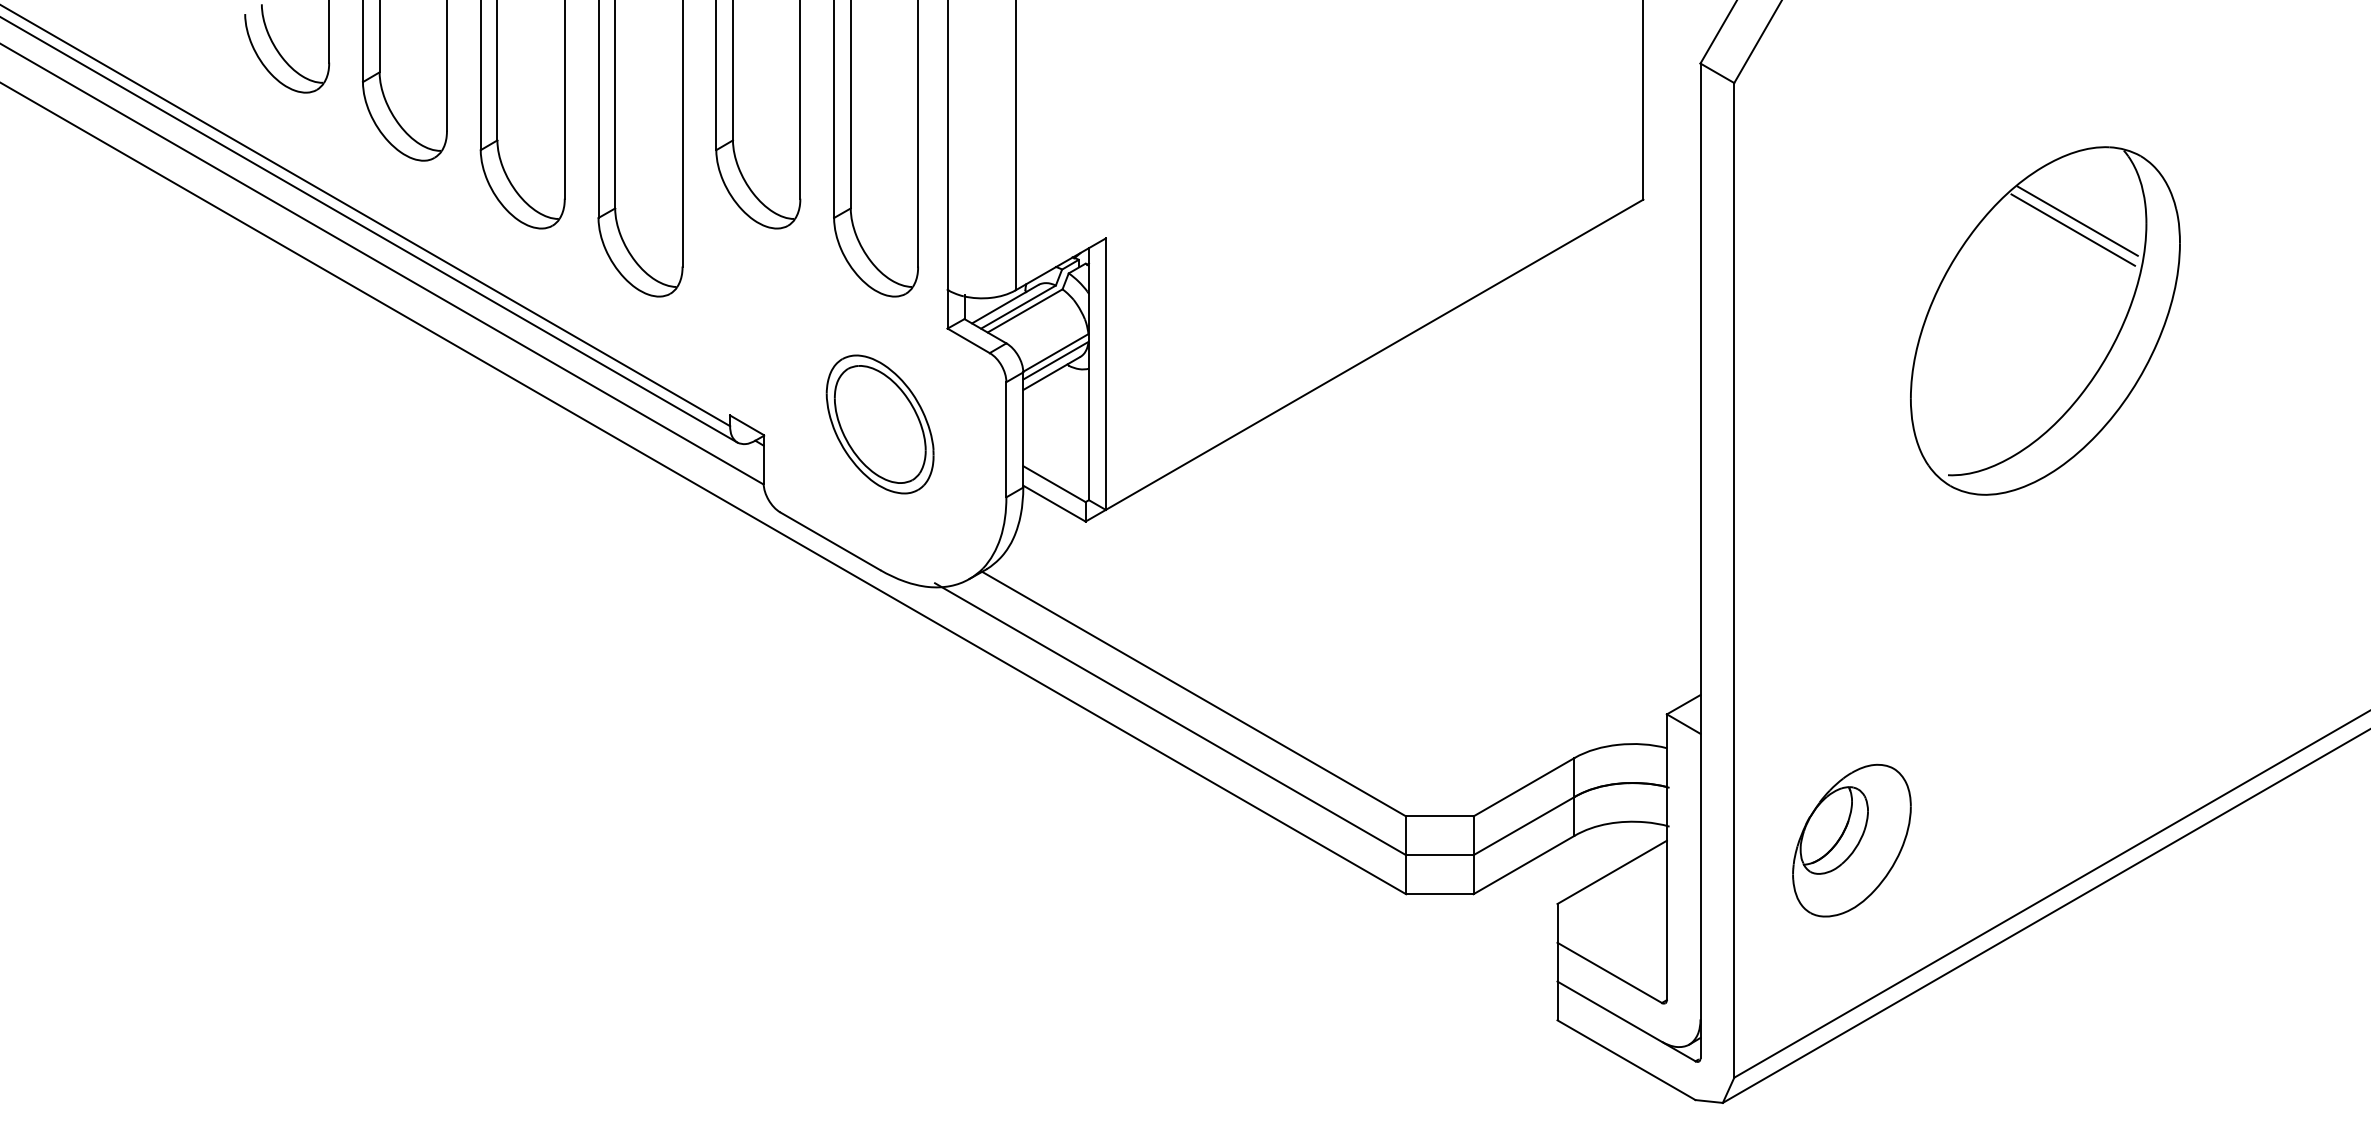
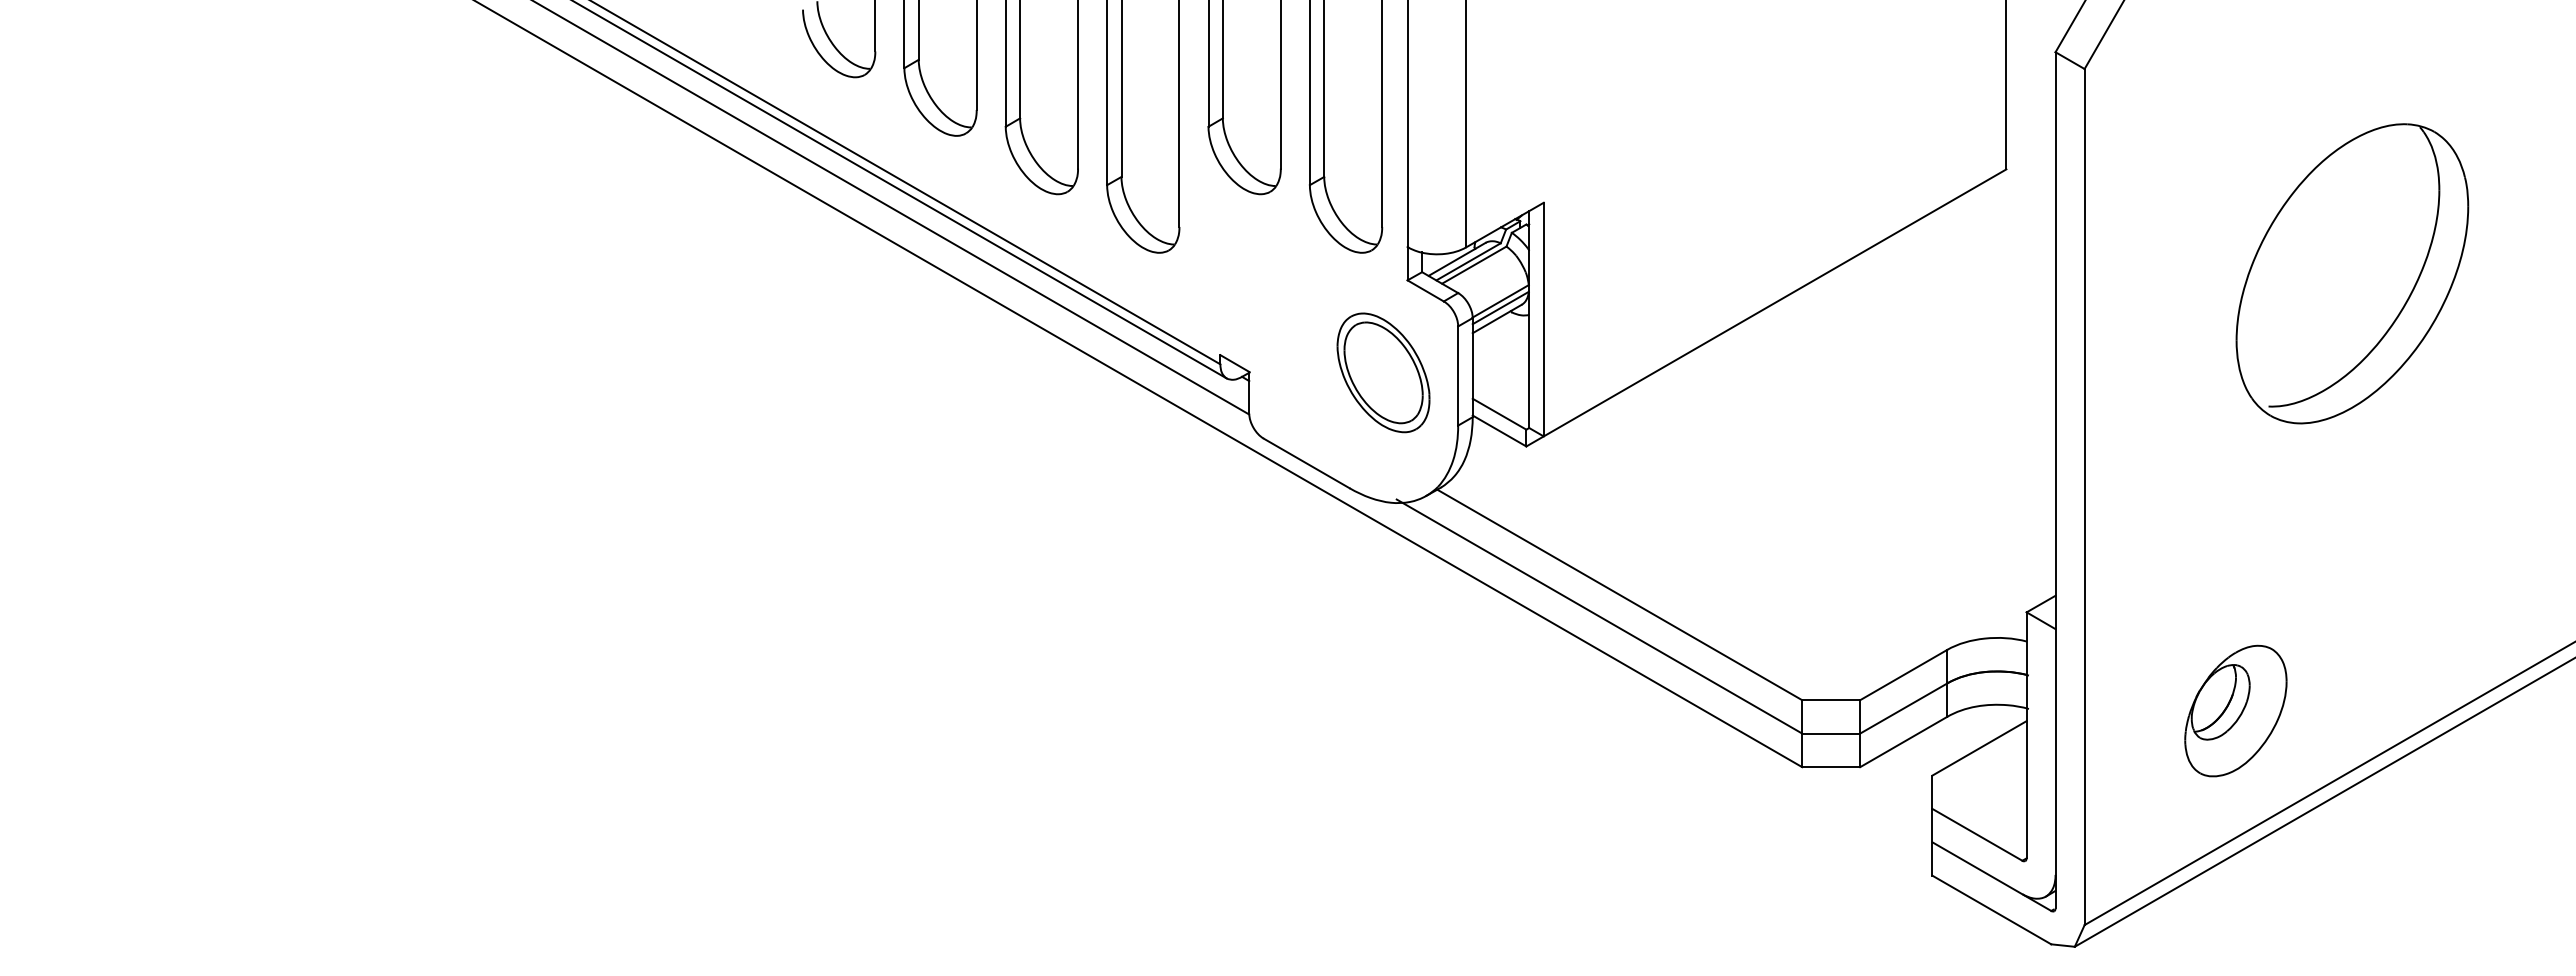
line: (2076, 220) -> (2379, 187), removed
line: (2073, 230) -> (2376, 195), removed
part: (880, 424) -> (1383, 372), moved
part: (1851, 839) -> (2235, 710), moved

